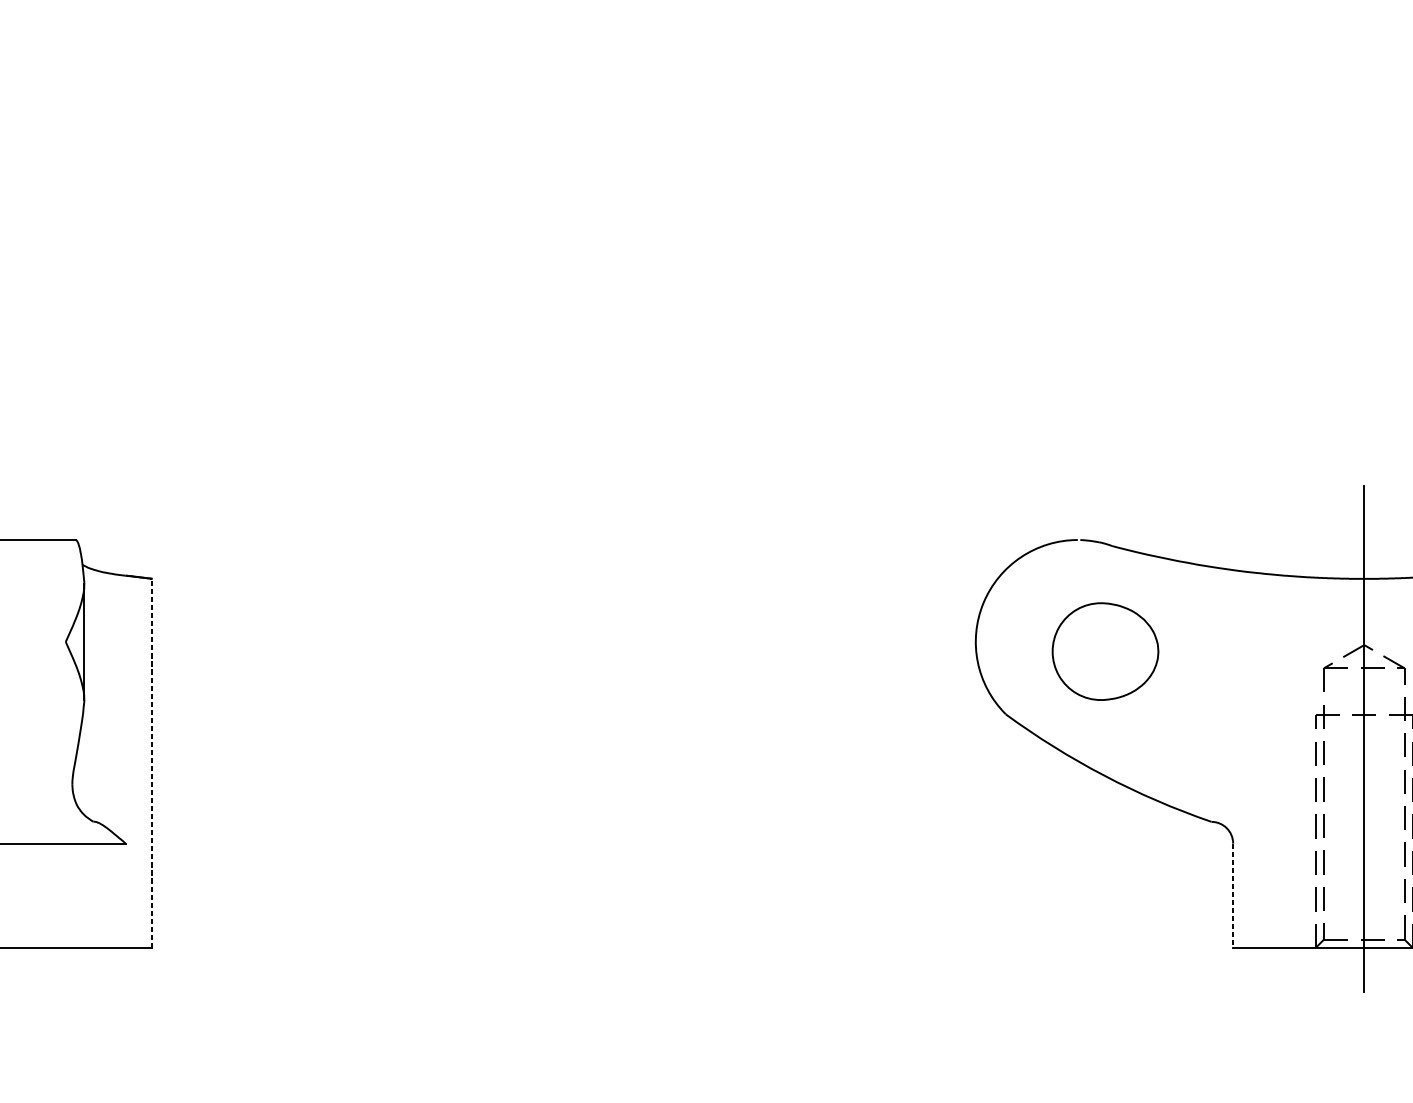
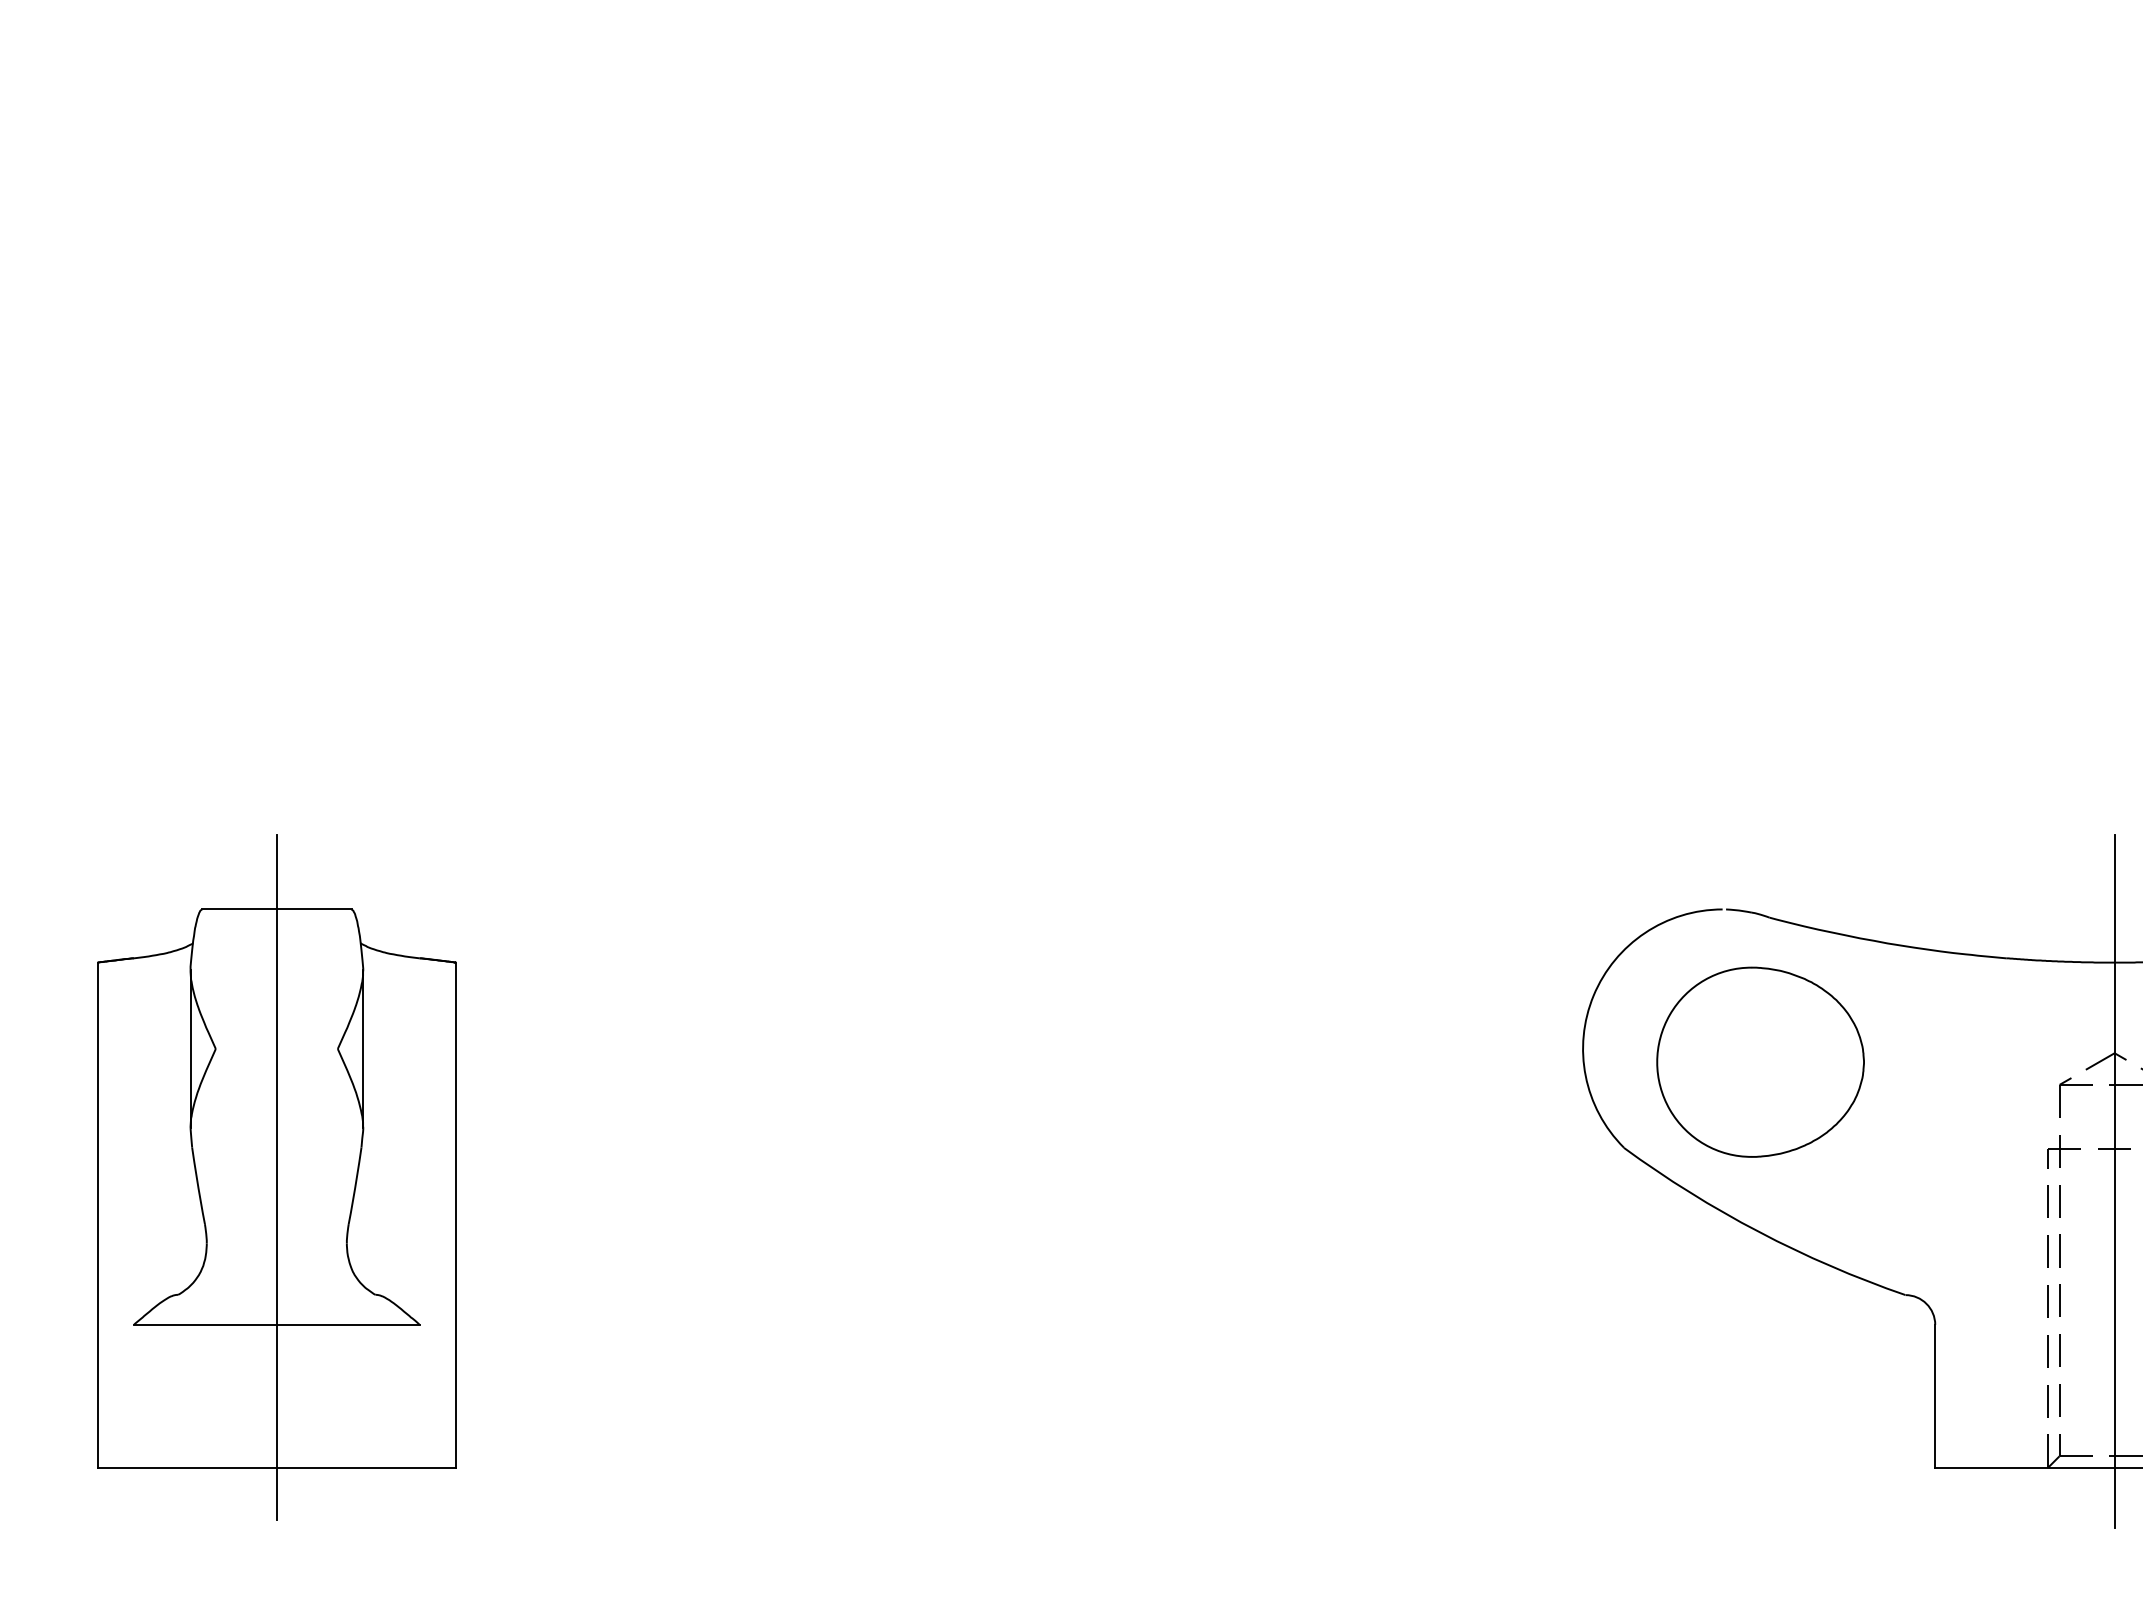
part: (1105, 651) -> (1760, 1061), size x1.43
line: (20, 735) -> (276, 1177), added
line: (152, 763) -> (456, 1215), dashed -> solid
line: (1233, 895) -> (1935, 1396), dashed -> solid

